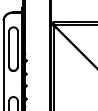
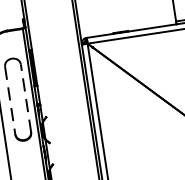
line: (17, 48) -> (25, 97), solid -> dashed
line: (9, 49) -> (10, 101), solid -> dashed

